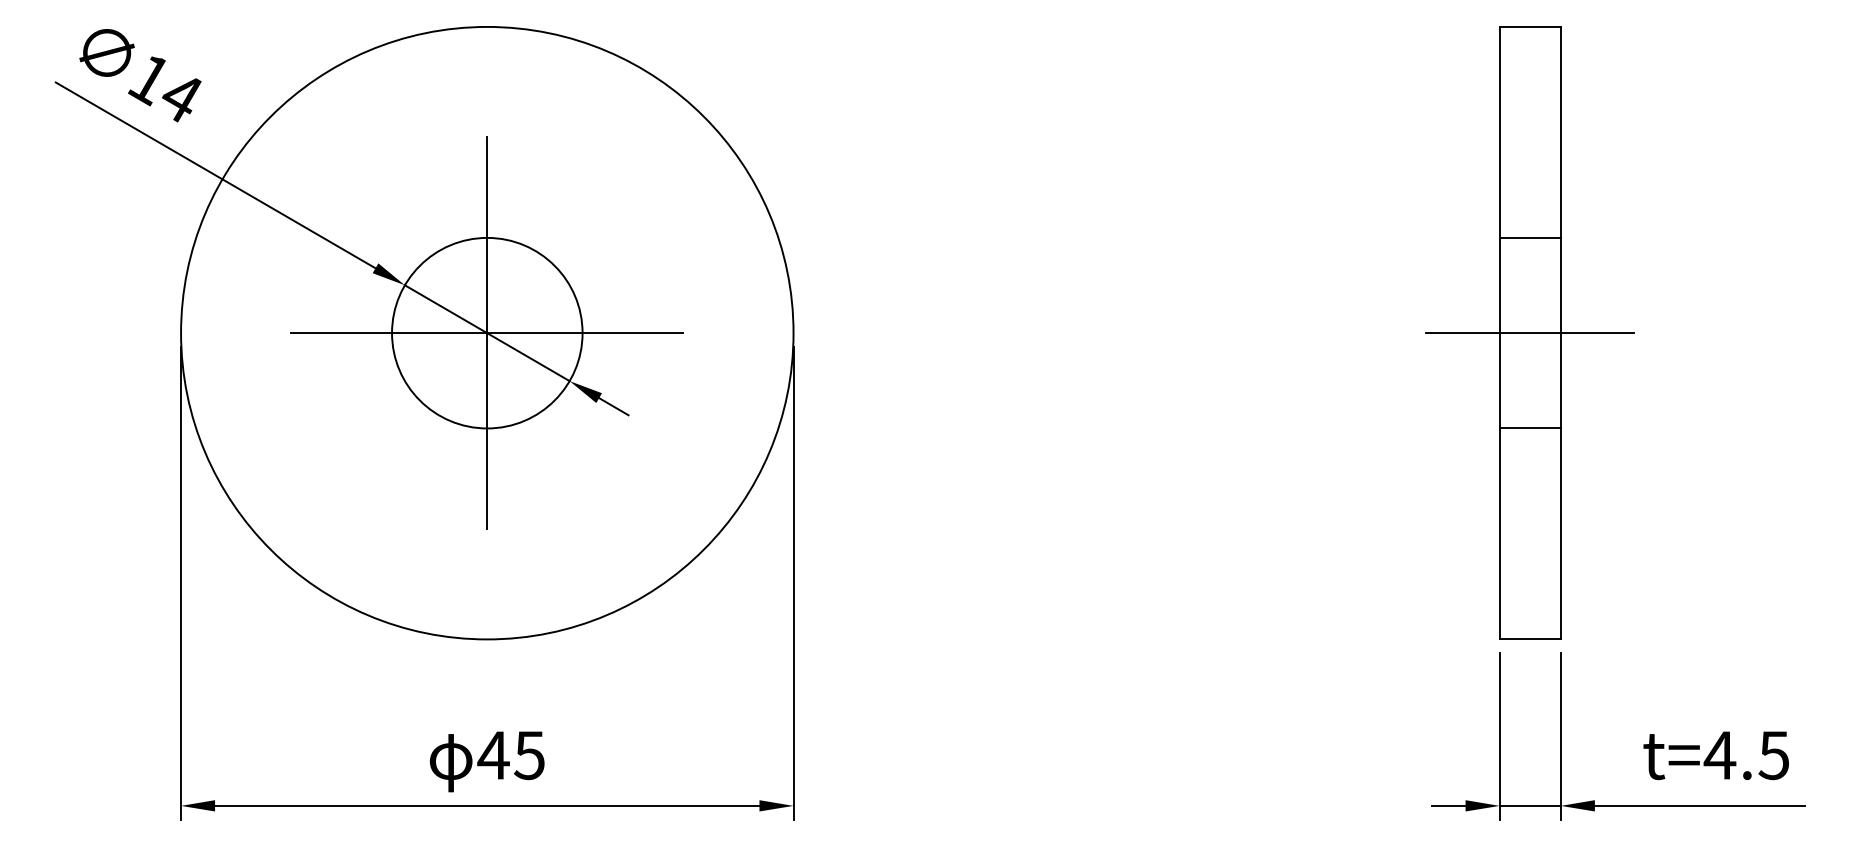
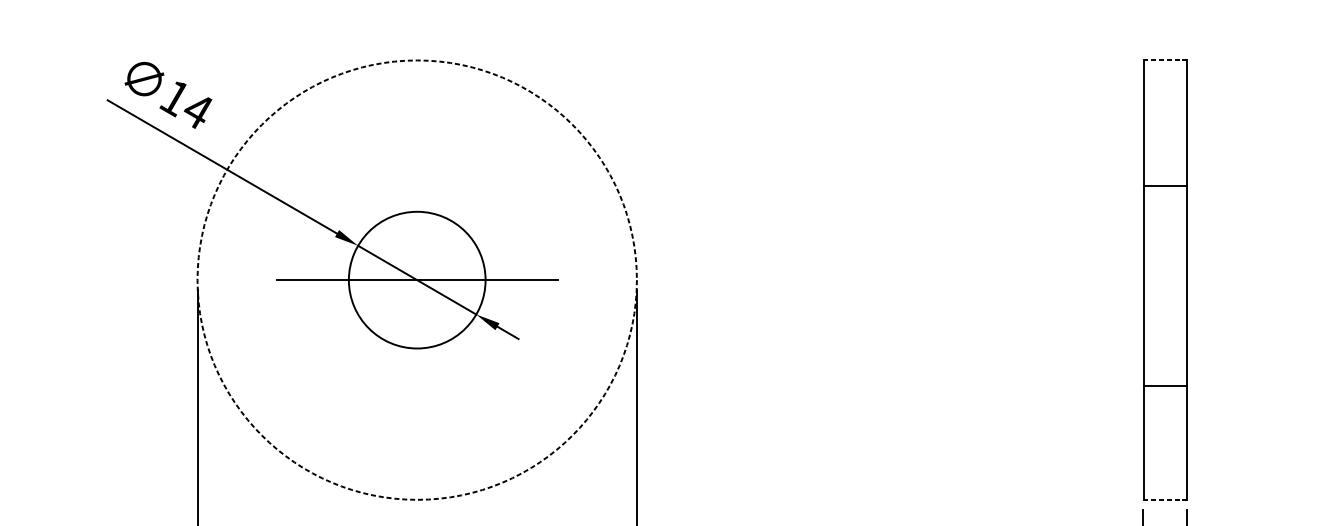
line: (1530, 26) -> (1165, 60), solid -> dashed
line: (1529, 237) -> (1164, 185), moved
circle: (487, 332) -> (417, 279), solid -> dashed
line: (487, 333) -> (417, 280), removed
line: (1530, 333) -> (1165, 280), removed
line: (1529, 428) -> (1164, 385), moved
line: (1530, 639) -> (1165, 499), solid -> dashed

